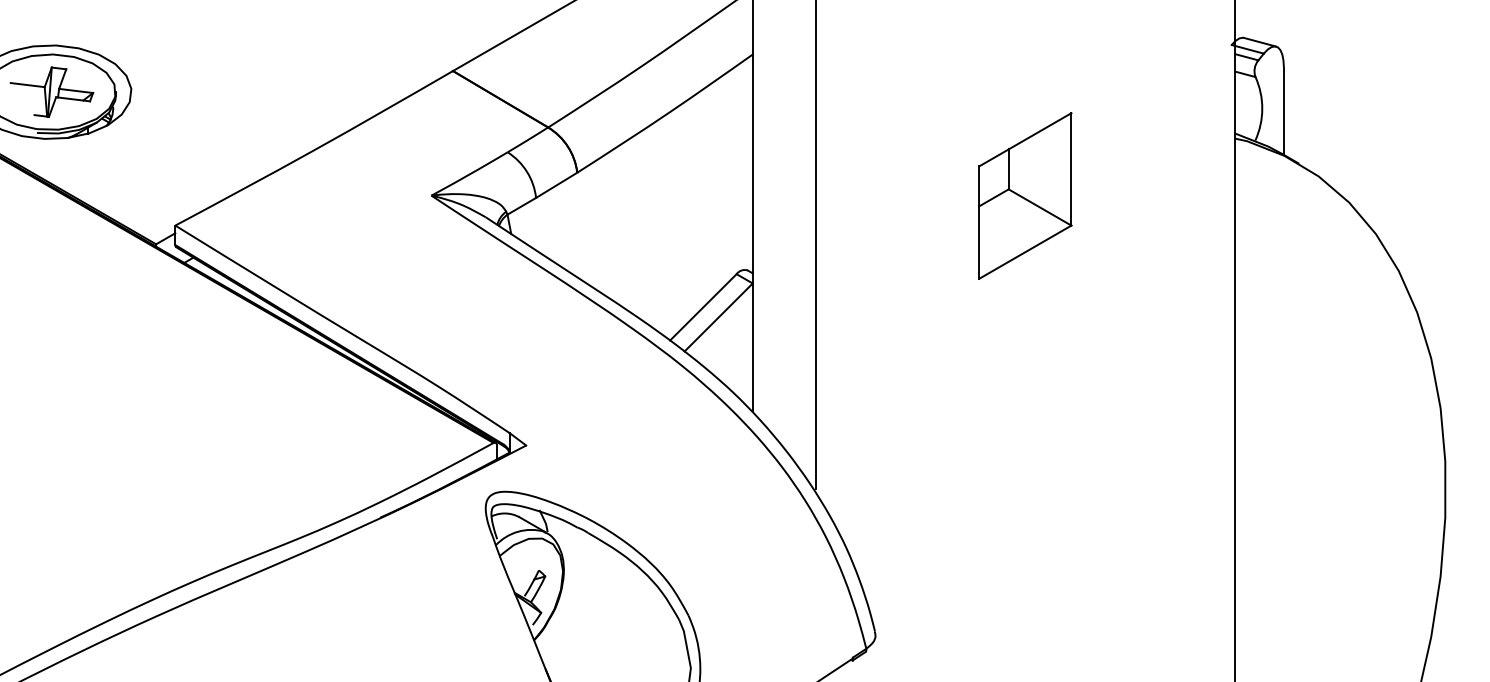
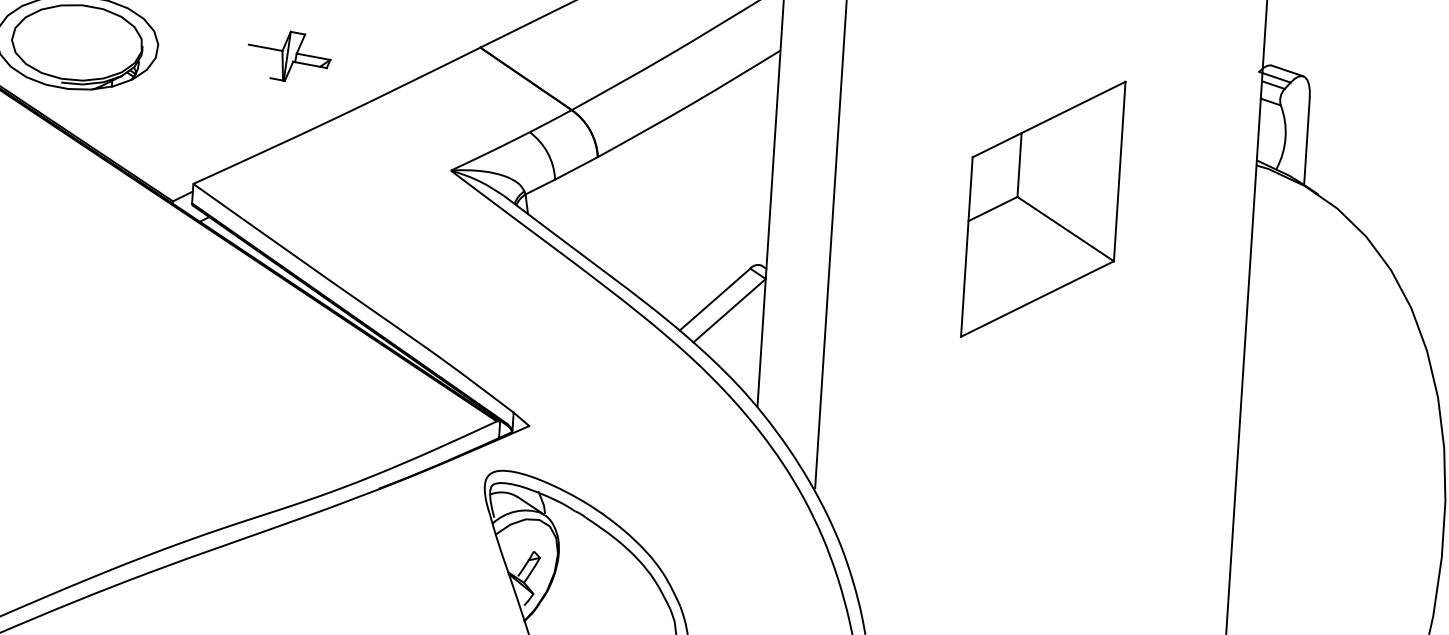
part: (51, 91) -> (288, 55), moved
part: (1025, 195) -> (1043, 208), size x1.6

